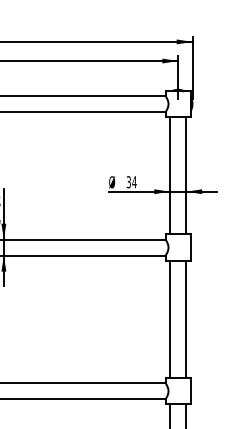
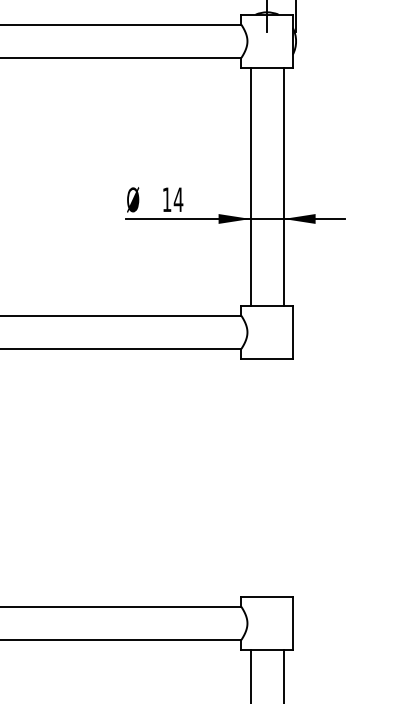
text: (128, 182) -> (166, 200), 34 -> 14
line: (170, 319) -> (251, 478), removed
line: (186, 319) -> (283, 478), removed

